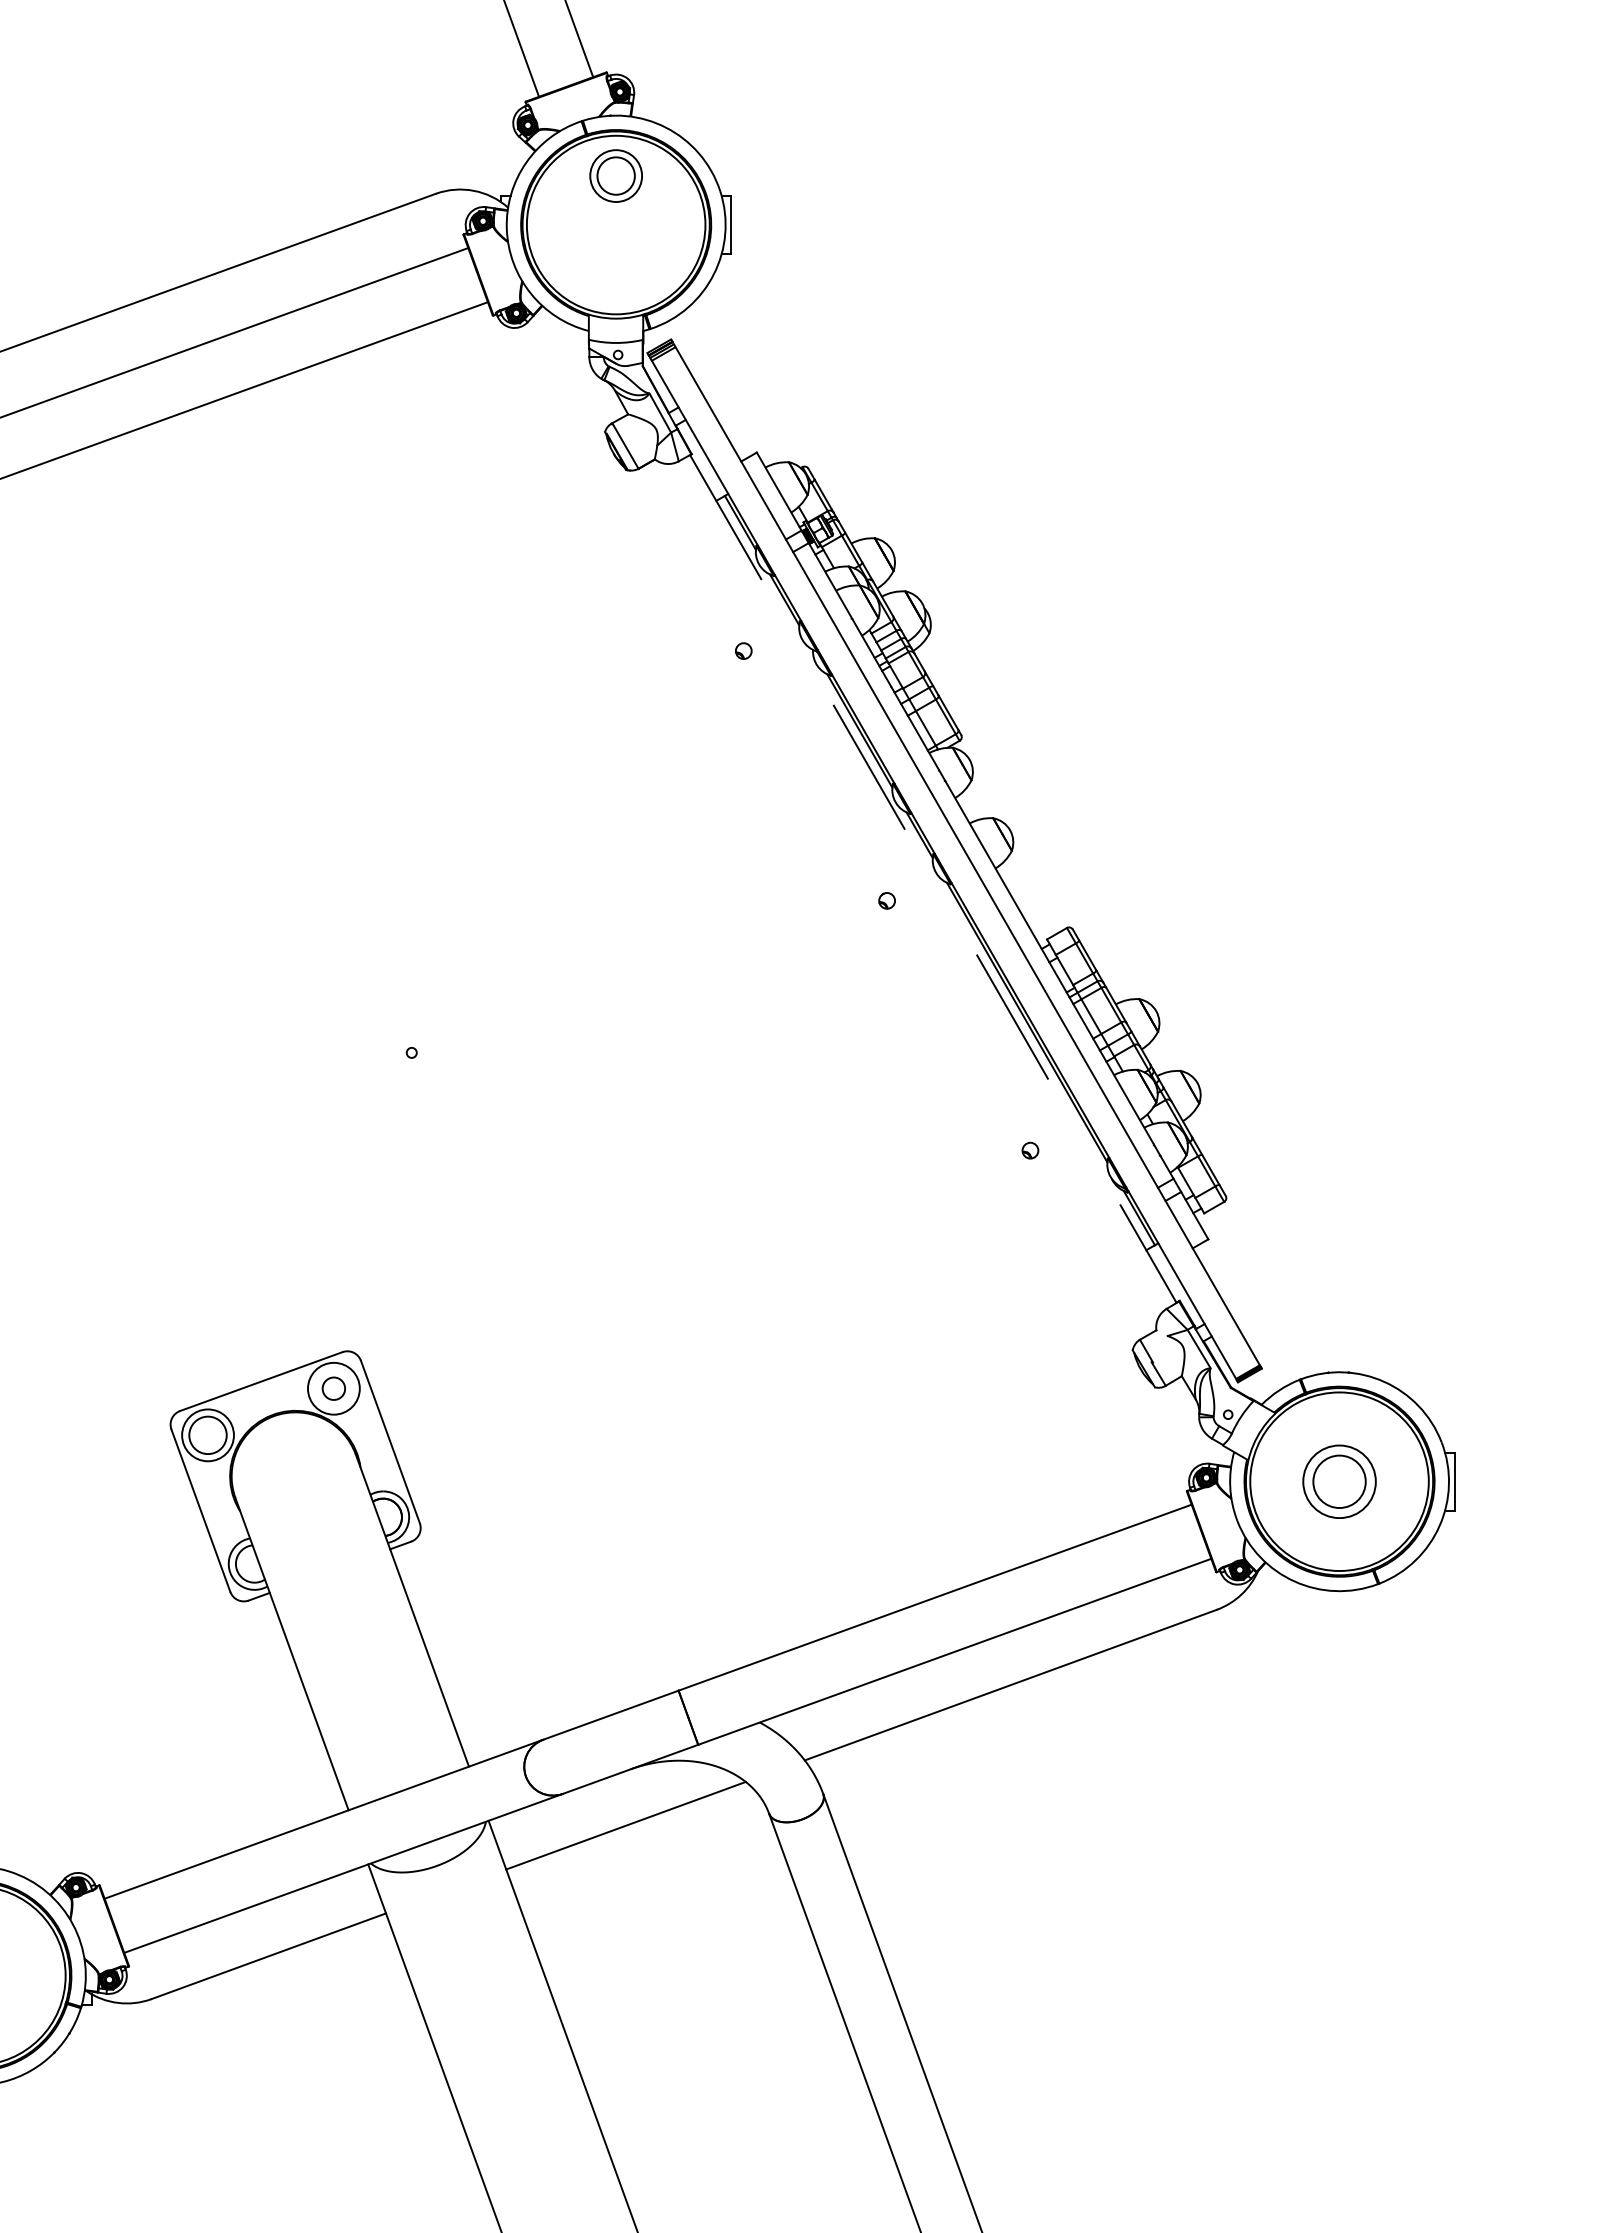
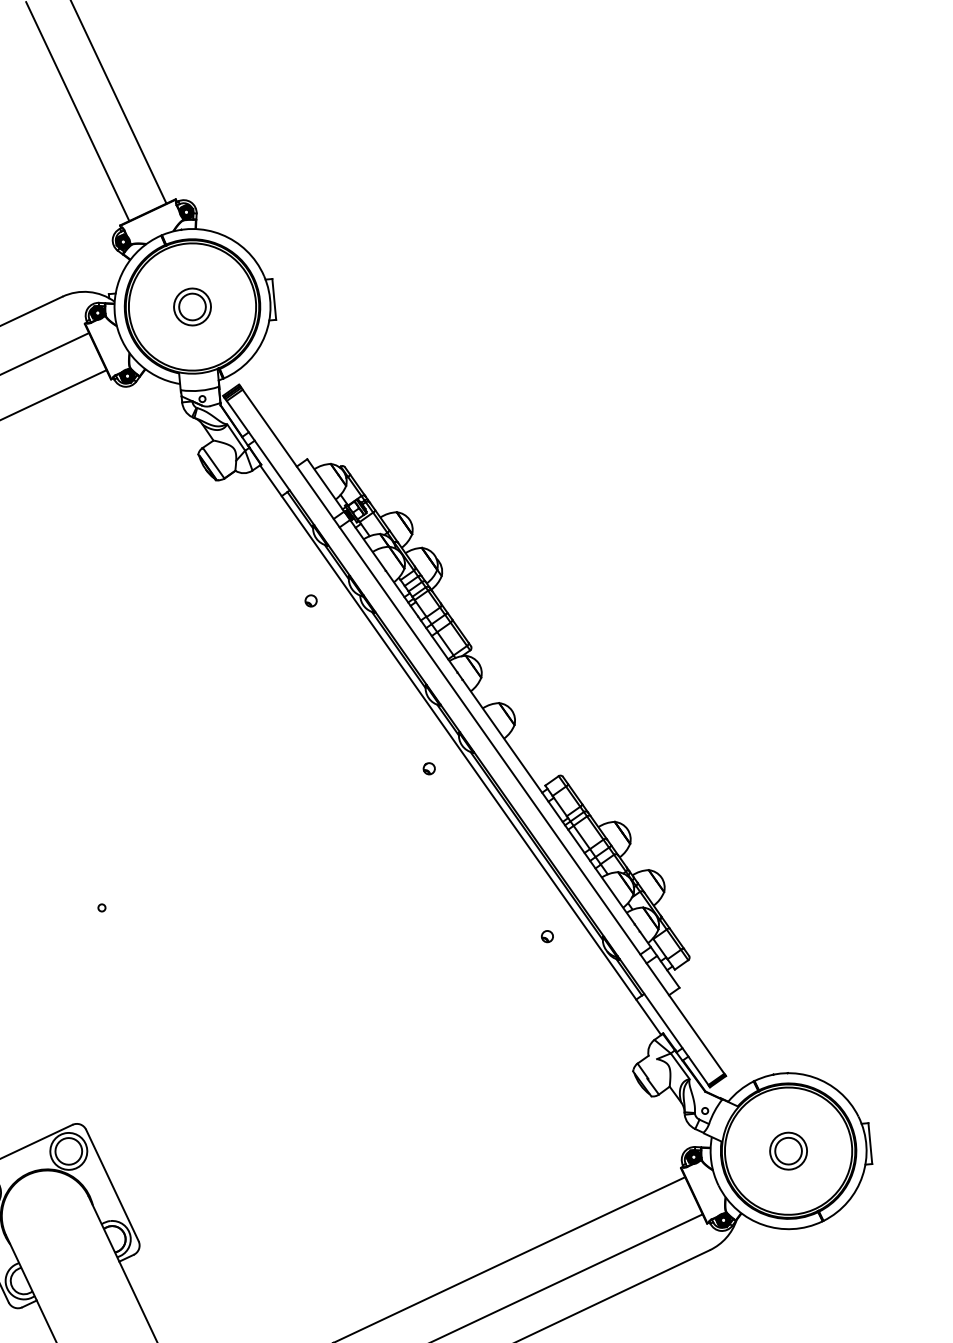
part: (615, 175) -> (192, 306), moved
line: (933, 879) -> (460, 750), dashed -> solid
circle: (333, 1388) -> (68, 1151), size x1.67
part: (1339, 1481) -> (788, 1151), size x0.71

